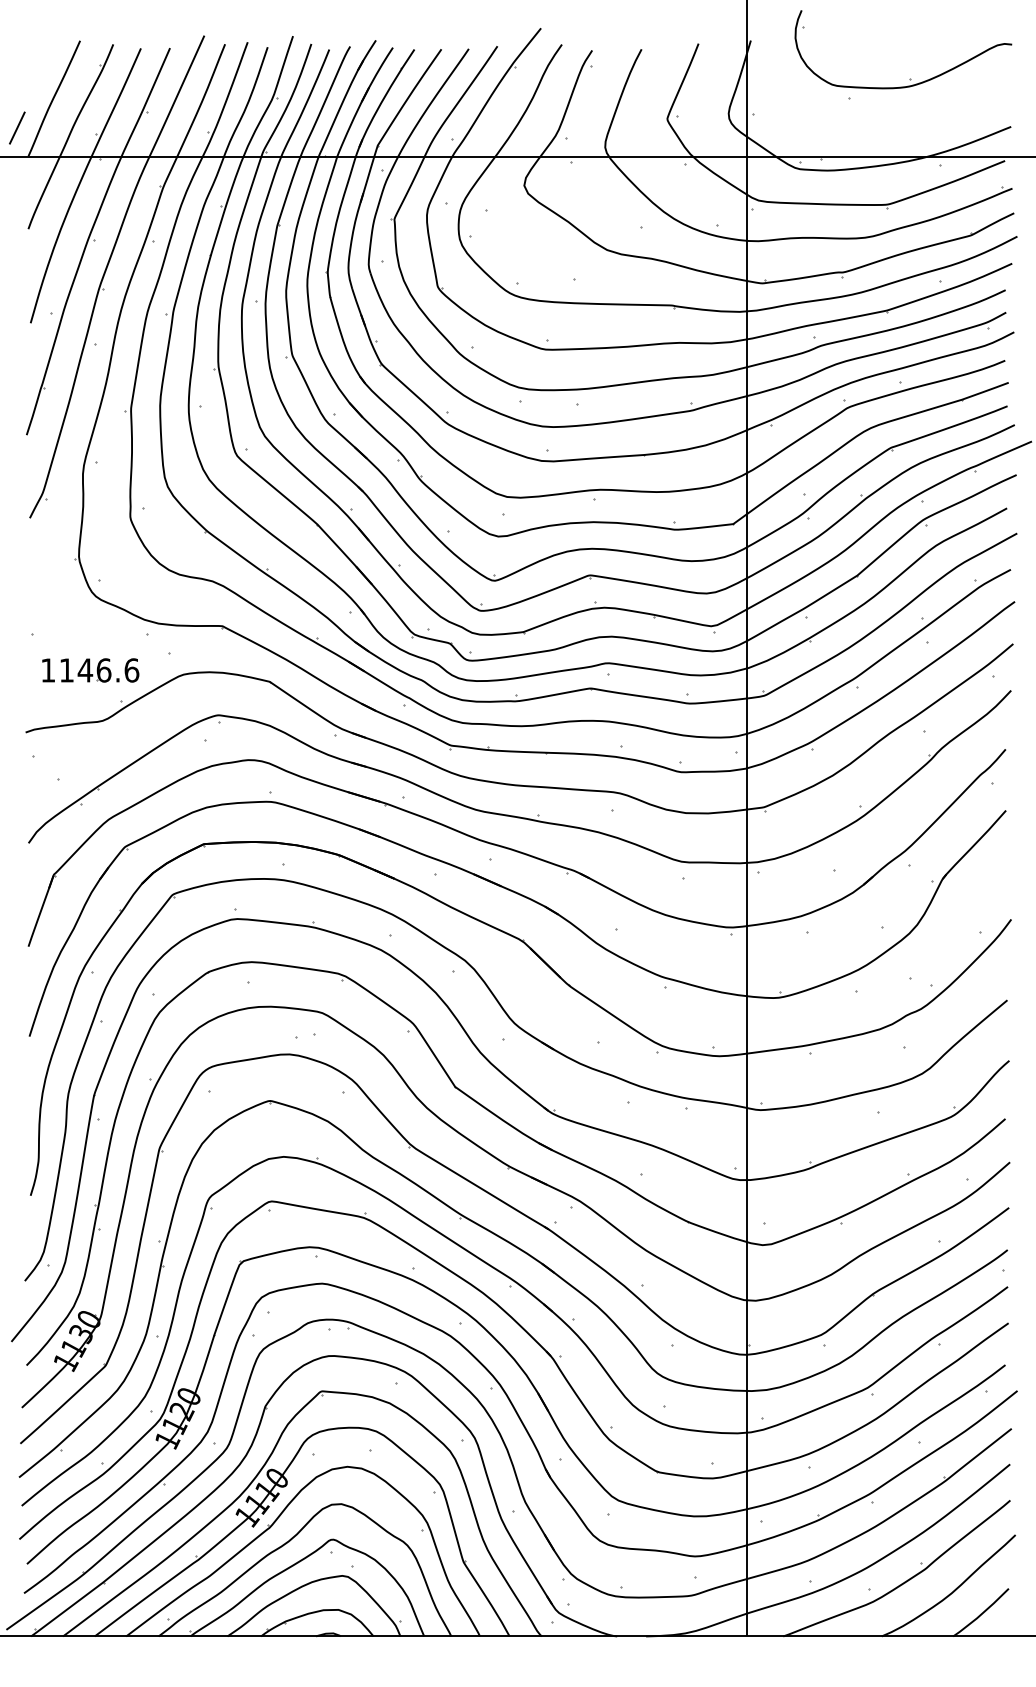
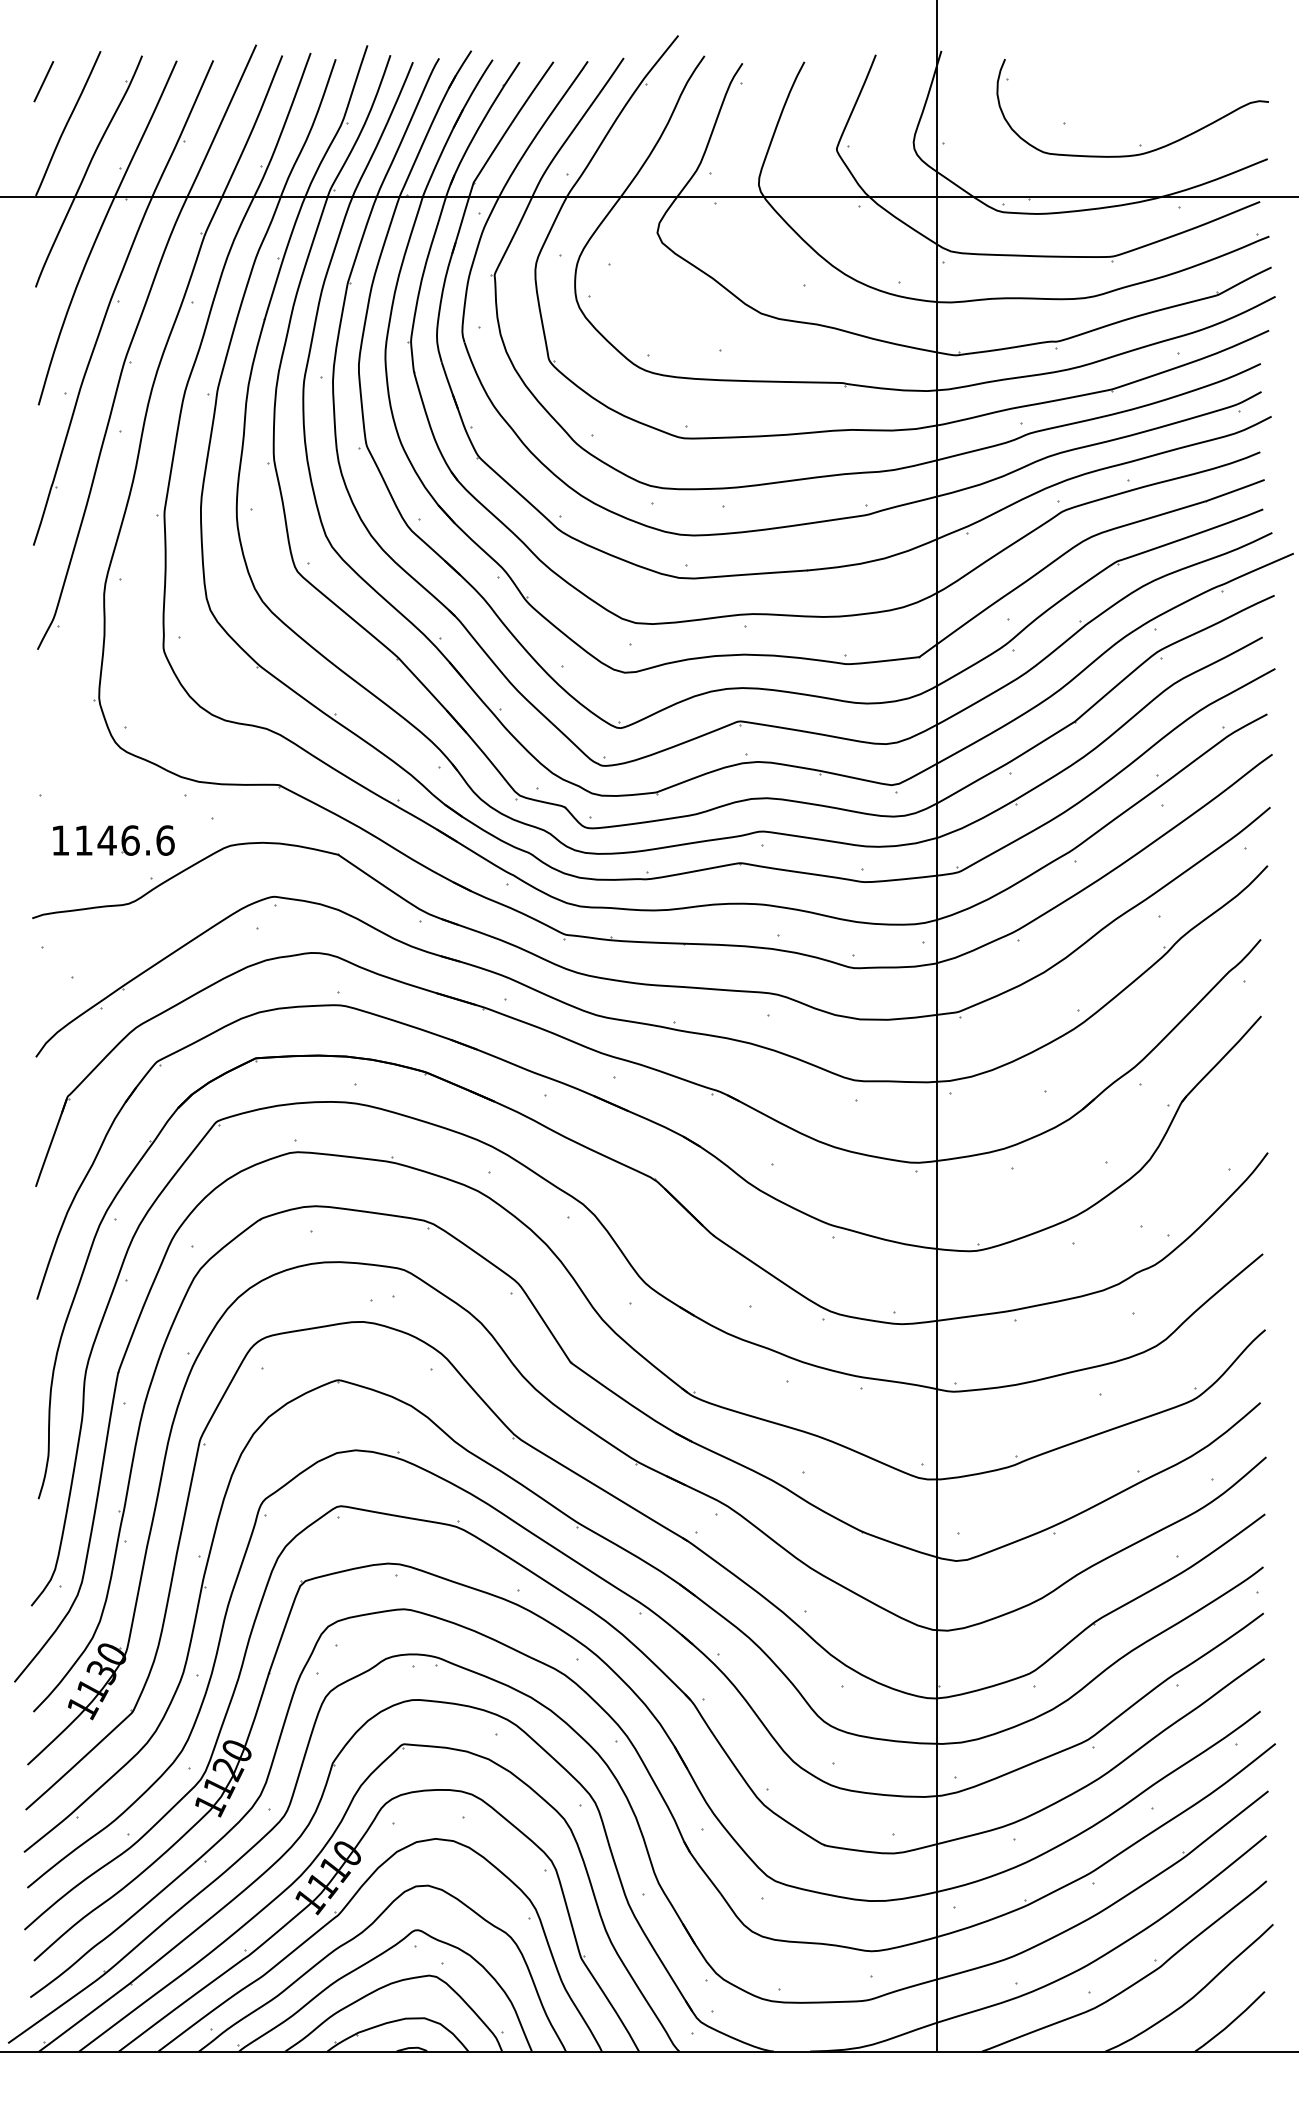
part: (909, 78) -> (1140, 144), moved
line: (17, 127) -> (43, 81), moved

